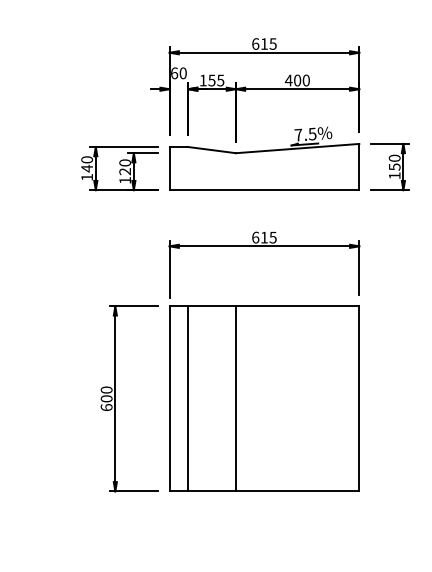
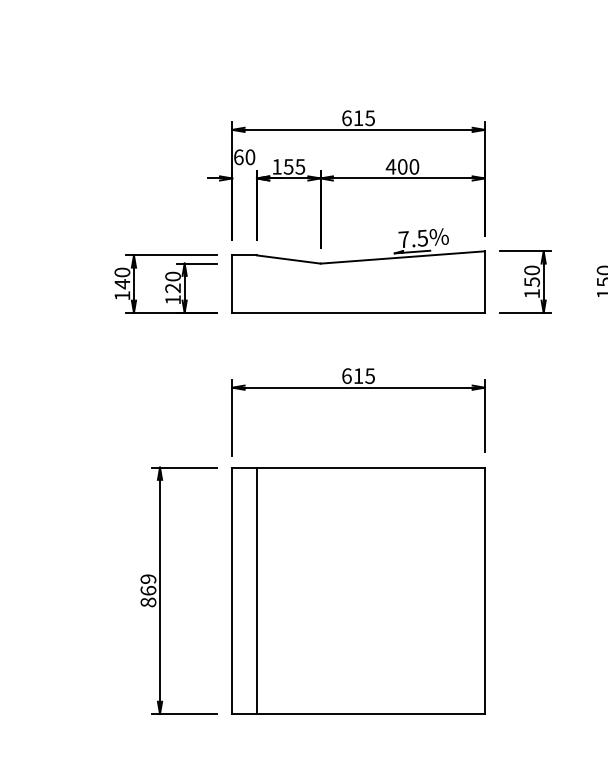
text: (106, 398) -> (148, 590), 600 -> 869
line: (235, 398) -> (320, 590), removed

